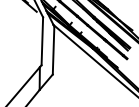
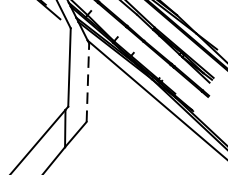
line: (53, 50) -> (87, 82), solid -> dashed

